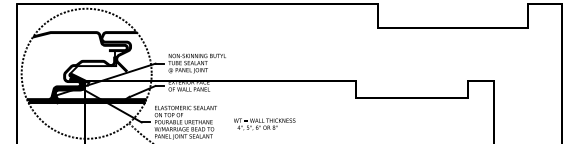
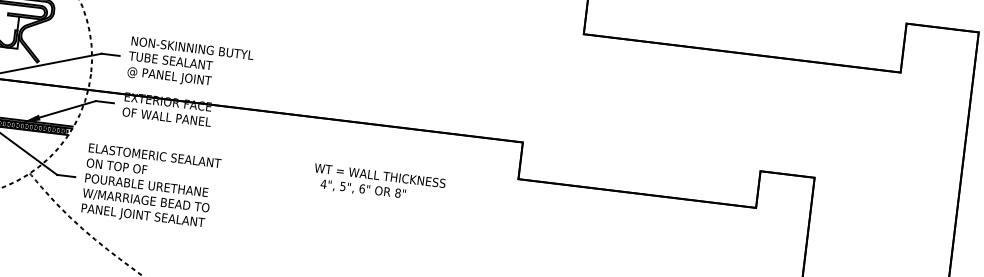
text: (264, 124) -> (378, 183), moved

